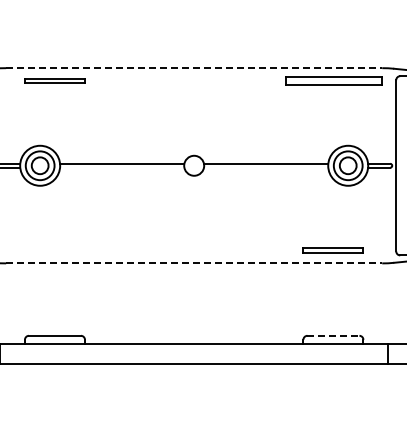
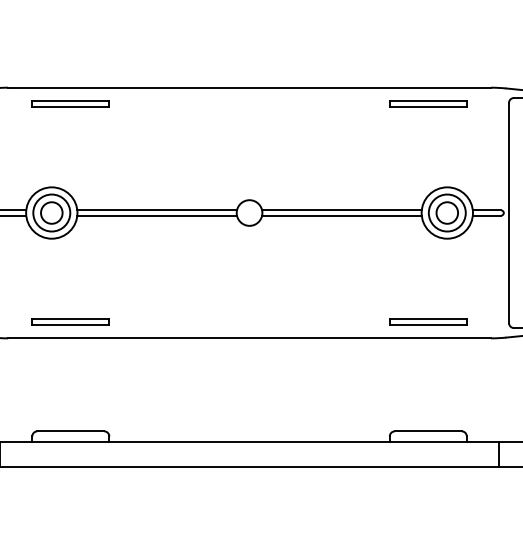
line: (194, 68) -> (249, 88), dashed -> solid
part: (332, 80) -> (427, 103), size x0.62
line: (122, 167) -> (157, 215), added
line: (266, 167) -> (342, 215), added
part: (54, 250) -> (70, 321), added
line: (194, 263) -> (249, 338), dashed -> solid
line: (333, 335) -> (428, 430), dashed -> solid

